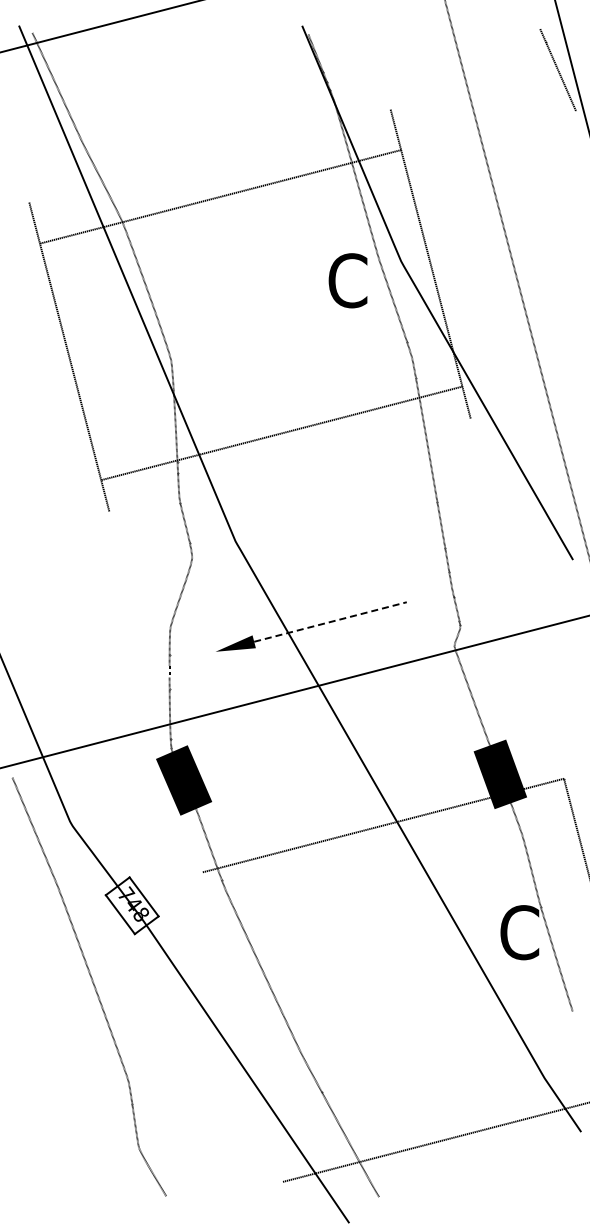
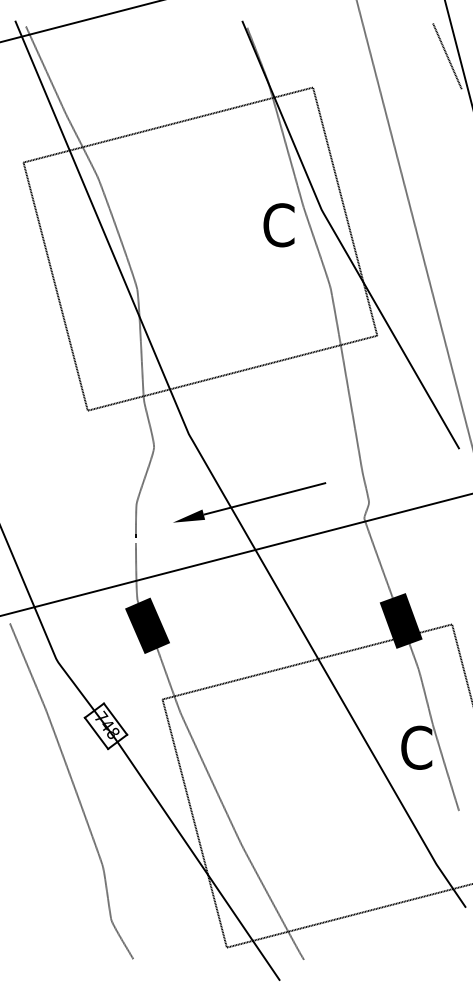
line: (220, 196) -> (167, 124), moved
line: (281, 433) -> (232, 373), moved
line: (330, 622) -> (264, 499), dashed -> solid
line: (242, 1026) -> (194, 823), added

